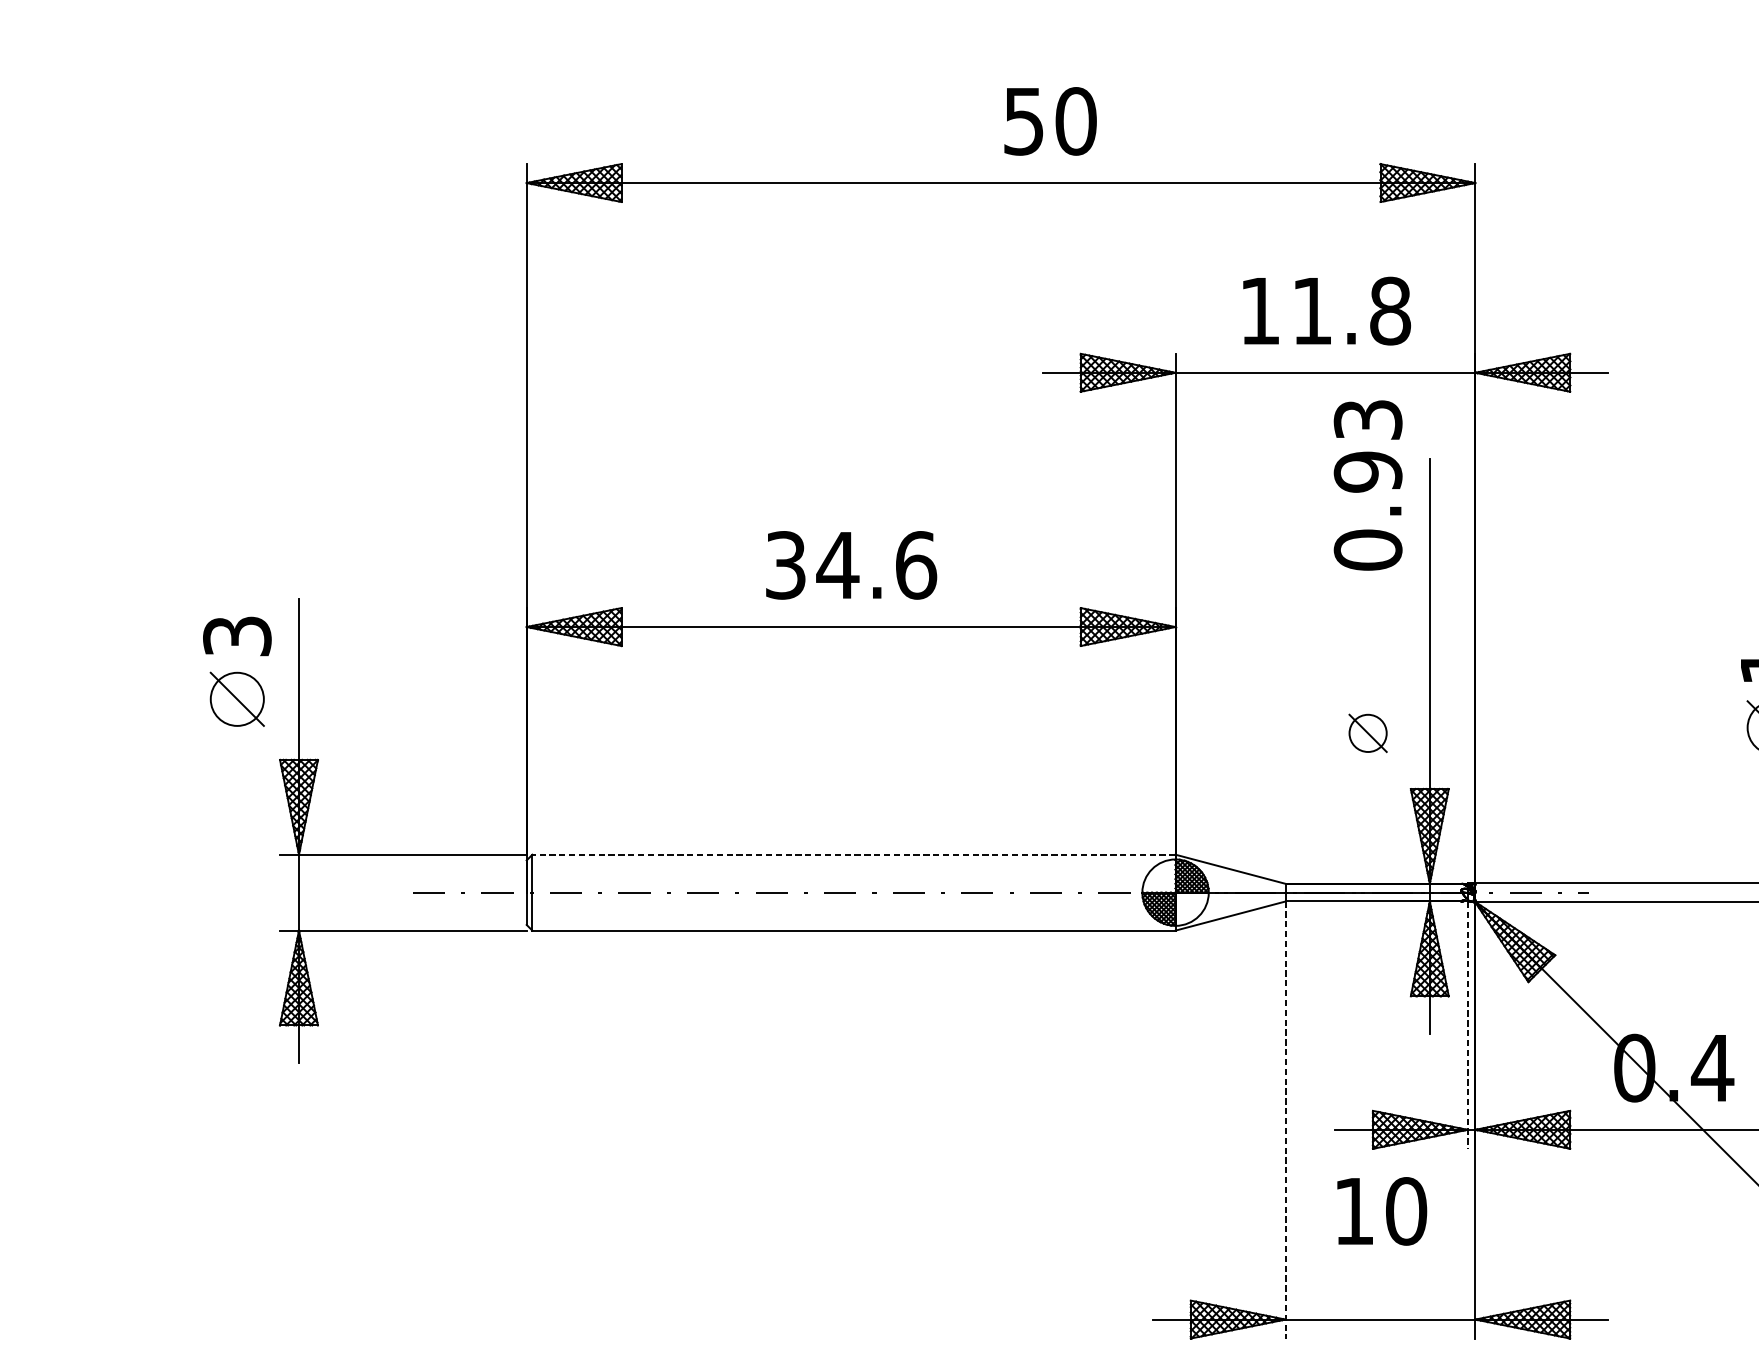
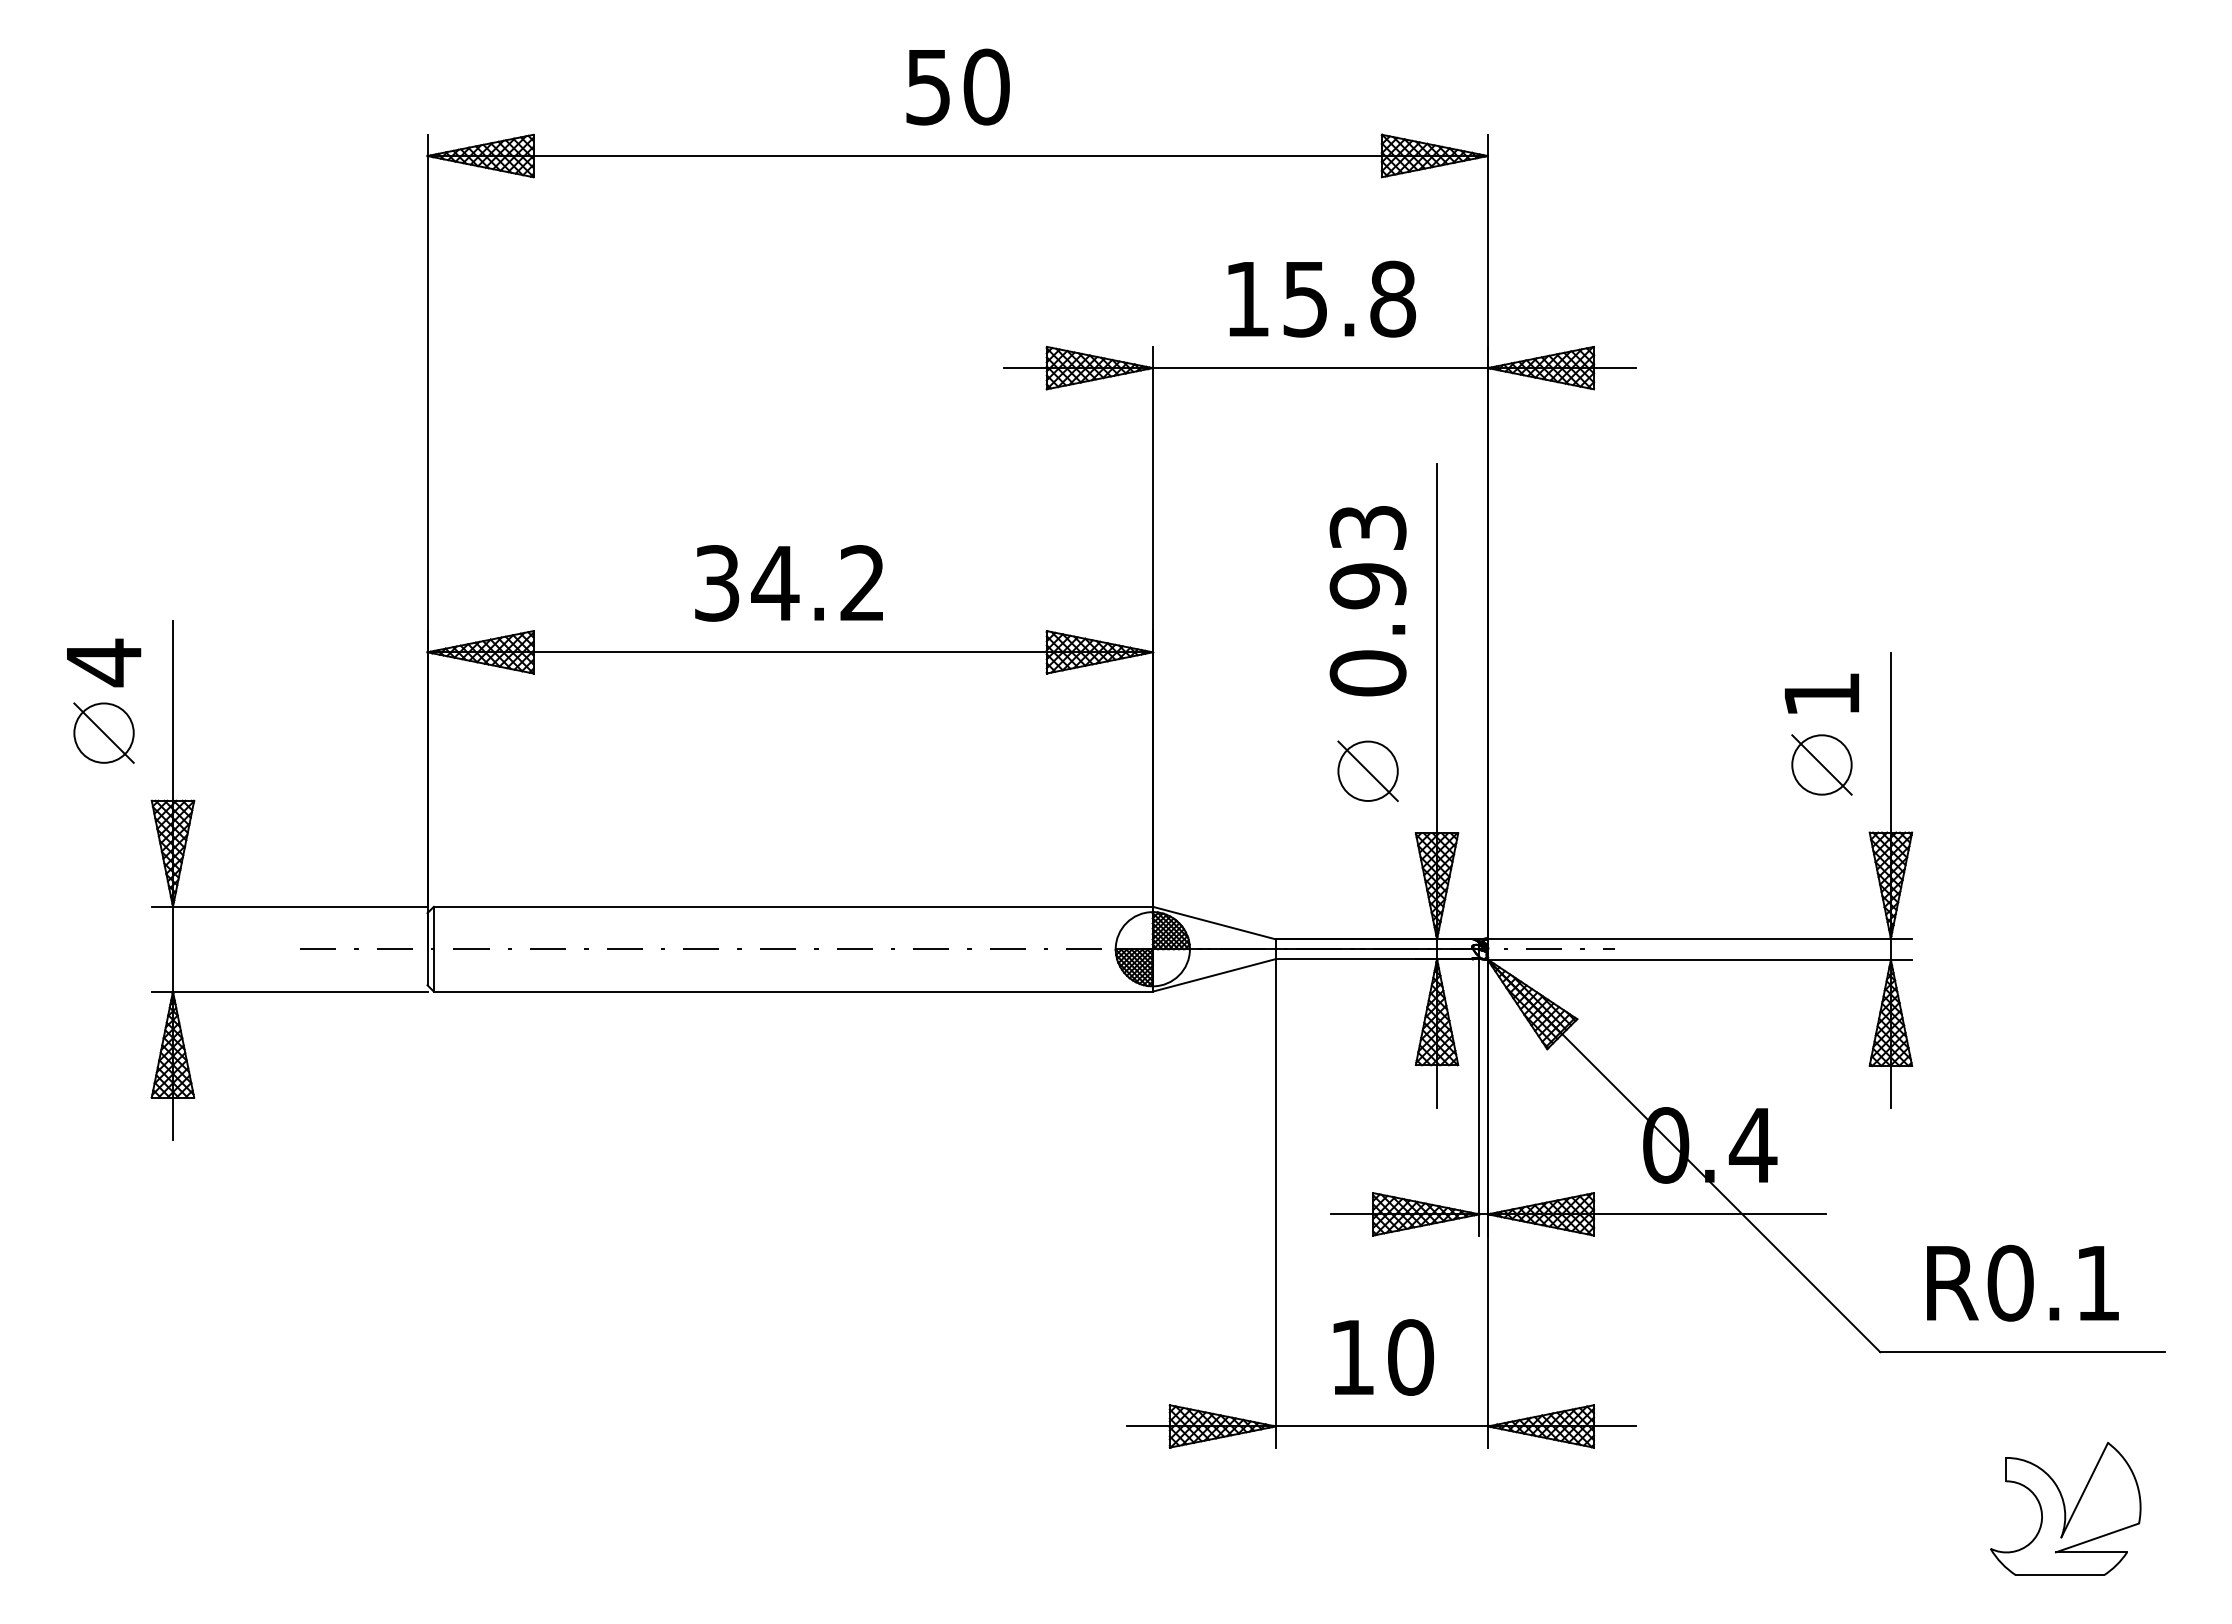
text: (1050, 120) -> (957, 86), moved
text: (1311, 311) -> (1304, 299), 11.8 -> 15.8
text: (1367, 485) -> (1367, 601), moved
text: (916, 565) -> (863, 583), 34.6 -> 34.2
text: (236, 636) -> (103, 662), 3 -> 4
part: (1367, 732) -> (1367, 770), size x1.43
line: (853, 854) -> (792, 906), dashed -> solid
line: (1467, 1025) -> (1479, 1097), dashed -> solid
line: (1285, 1120) -> (1275, 1203), dashed -> solid
text: (1381, 1211) -> (1383, 1357), moved

